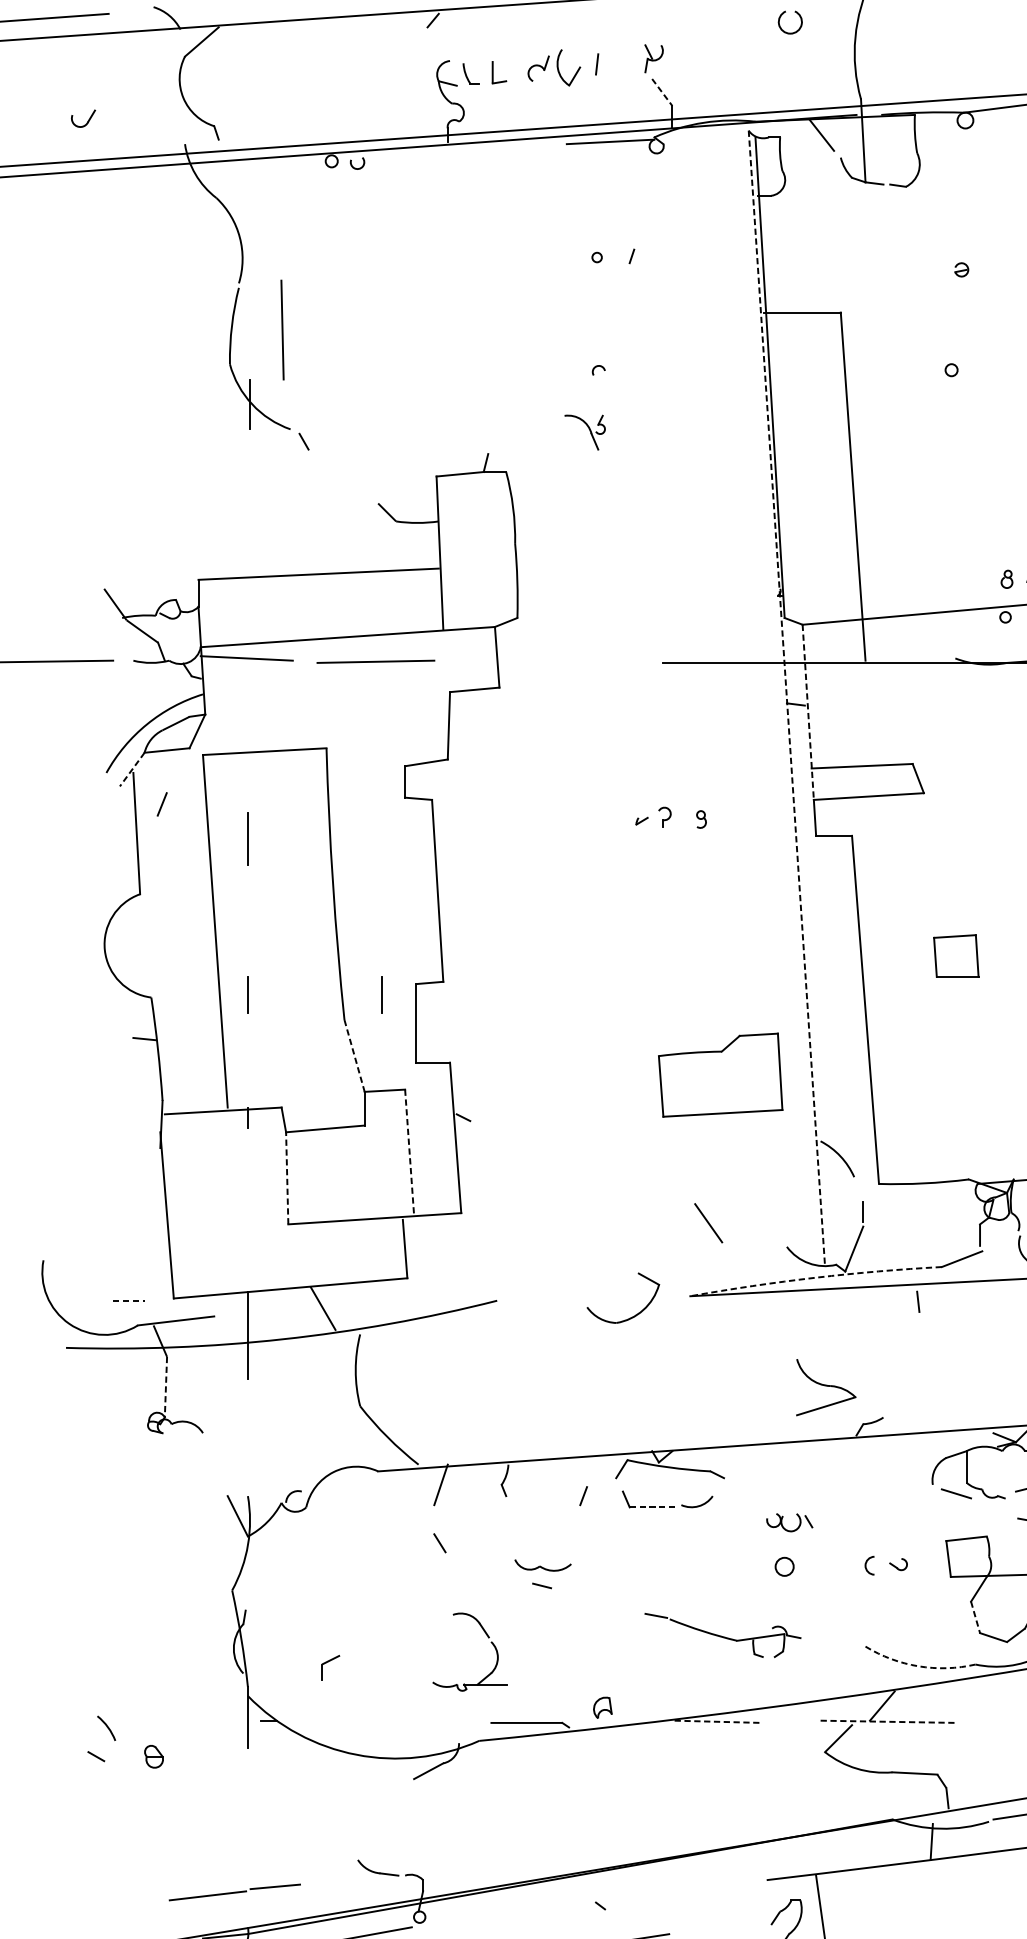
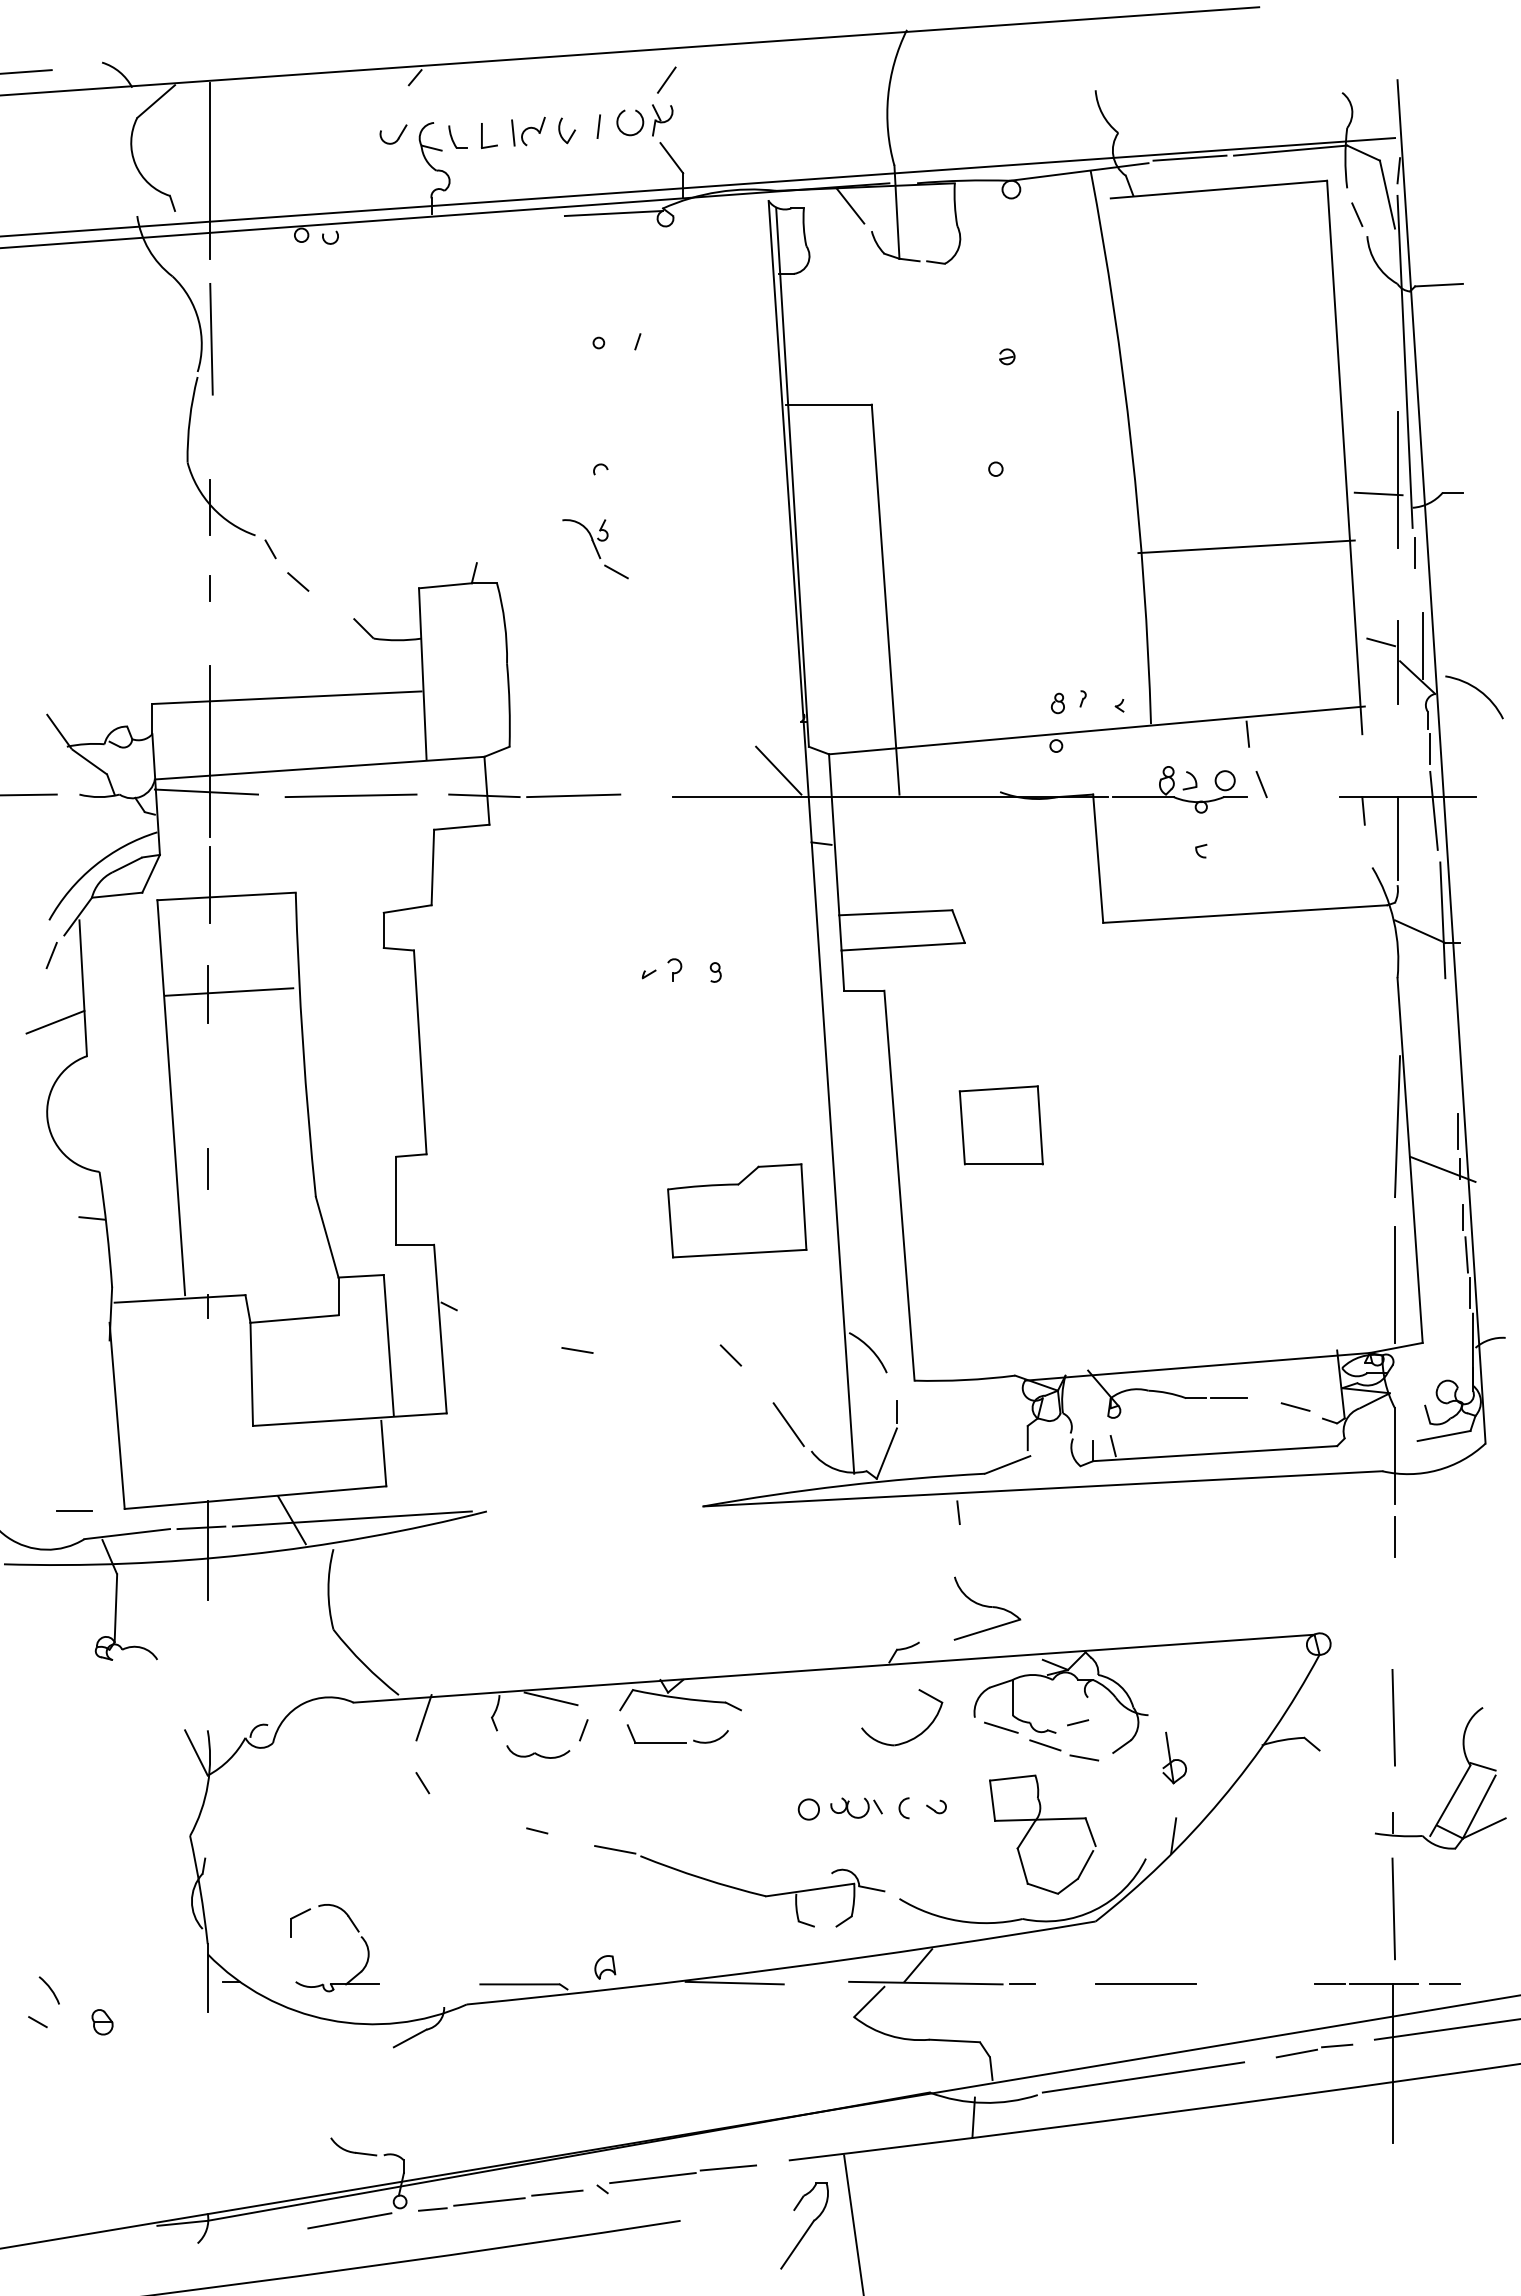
line: (657, 22) -> (666, 79), added
arc: (798, 28) -> (639, 129), moved
part: (568, 67) -> (566, 130), size x0.62
line: (520, 69) -> (513, 132), added
line: (661, 92) -> (671, 158), dashed -> solid
line: (250, 103) -> (210, 170), added
part: (83, 118) -> (393, 134), moved
line: (282, 330) -> (211, 339), moved
line: (612, 461) -> (616, 571), added
line: (328, 470) -> (298, 581), added
line: (250, 475) -> (210, 587), added
line: (250, 622) -> (210, 751), added
line: (757, 639) -> (778, 770), added
line: (495, 661) -> (484, 795), added
line: (574, 661) -> (573, 795), added
line: (786, 699) -> (811, 837), dashed -> solid
line: (808, 712) -> (835, 852), dashed -> solid
line: (250, 740) -> (210, 884), added
line: (131, 769) -> (77, 916), dashed -> solid
line: (162, 804) -> (51, 955), moved
line: (266, 836) -> (228, 991), added
line: (112, 863) -> (55, 1021), added
part: (955, 956) -> (1000, 1125), size x1.67
line: (381, 994) -> (357, 1168), removed
line: (354, 1056) -> (327, 1237), dashed -> solid
part: (720, 1074) -> (737, 1210), moved
line: (409, 1152) -> (388, 1345), dashed -> solid
line: (578, 1157) -> (577, 1350), added
line: (714, 1161) -> (730, 1355), added
line: (287, 1178) -> (251, 1374), dashed -> solid
line: (708, 1223) -> (788, 1424), moved
arc: (815, 1277) -> (843, 1485), dashed -> solid
line: (128, 1300) -> (74, 1511), dashed -> solid
line: (376, 1307) -> (351, 1518), added
part: (636, 1314) -> (916, 1735), moved
line: (242, 1315) -> (201, 1527), added
line: (165, 1387) -> (115, 1608), dashed -> solid
part: (826, 1387) -> (987, 1608), moved
line: (553, 1467) -> (550, 1698), added
line: (653, 1506) -> (661, 1742), dashed -> solid
line: (995, 1509) -> (1045, 1745), added
part: (782, 1522) -> (848, 1807), moved
part: (543, 1565) -> (538, 1751), moved
line: (975, 1617) -> (1022, 1866), dashed -> solid
part: (722, 1635) -> (739, 1886), size x1.67
part: (490, 1642) -> (360, 1937), moved
arc: (919, 1665) -> (959, 1920), dashed -> solid
line: (719, 1722) -> (735, 1983), dashed -> solid
line: (888, 1722) -> (925, 1983), dashed -> solid
line: (975, 1723) -> (1022, 1984), added
part: (234, 1891) -> (682, 2173), moved
line: (560, 1908) -> (557, 2192), added
line: (499, 1916) -> (489, 2201), added
line: (448, 1923) -> (432, 2209), added

